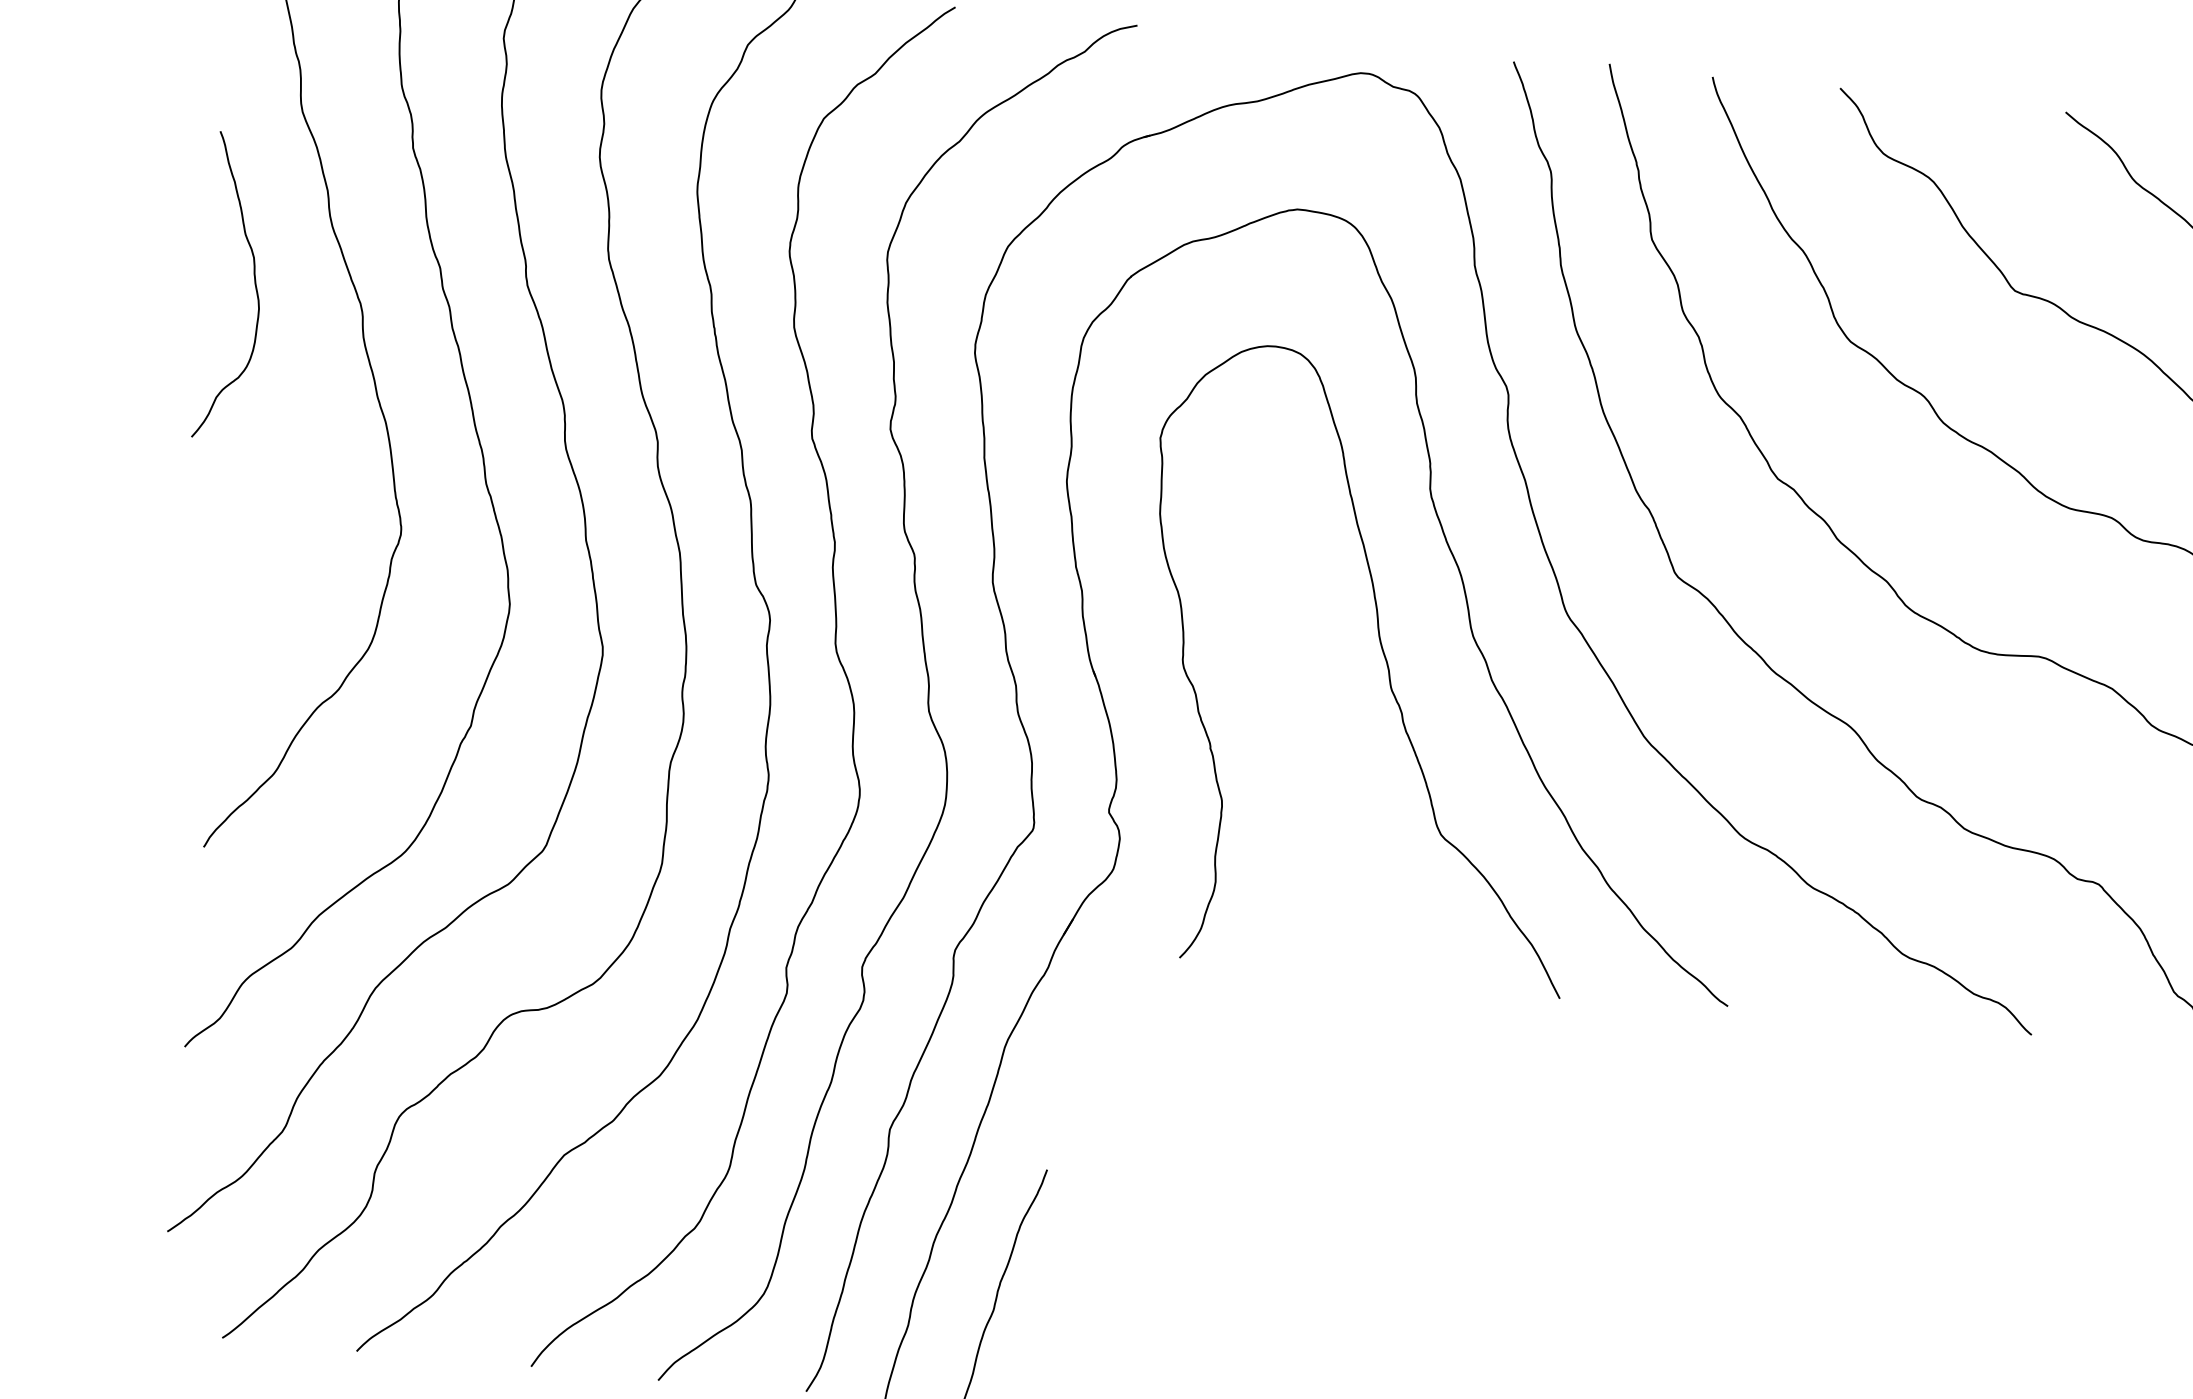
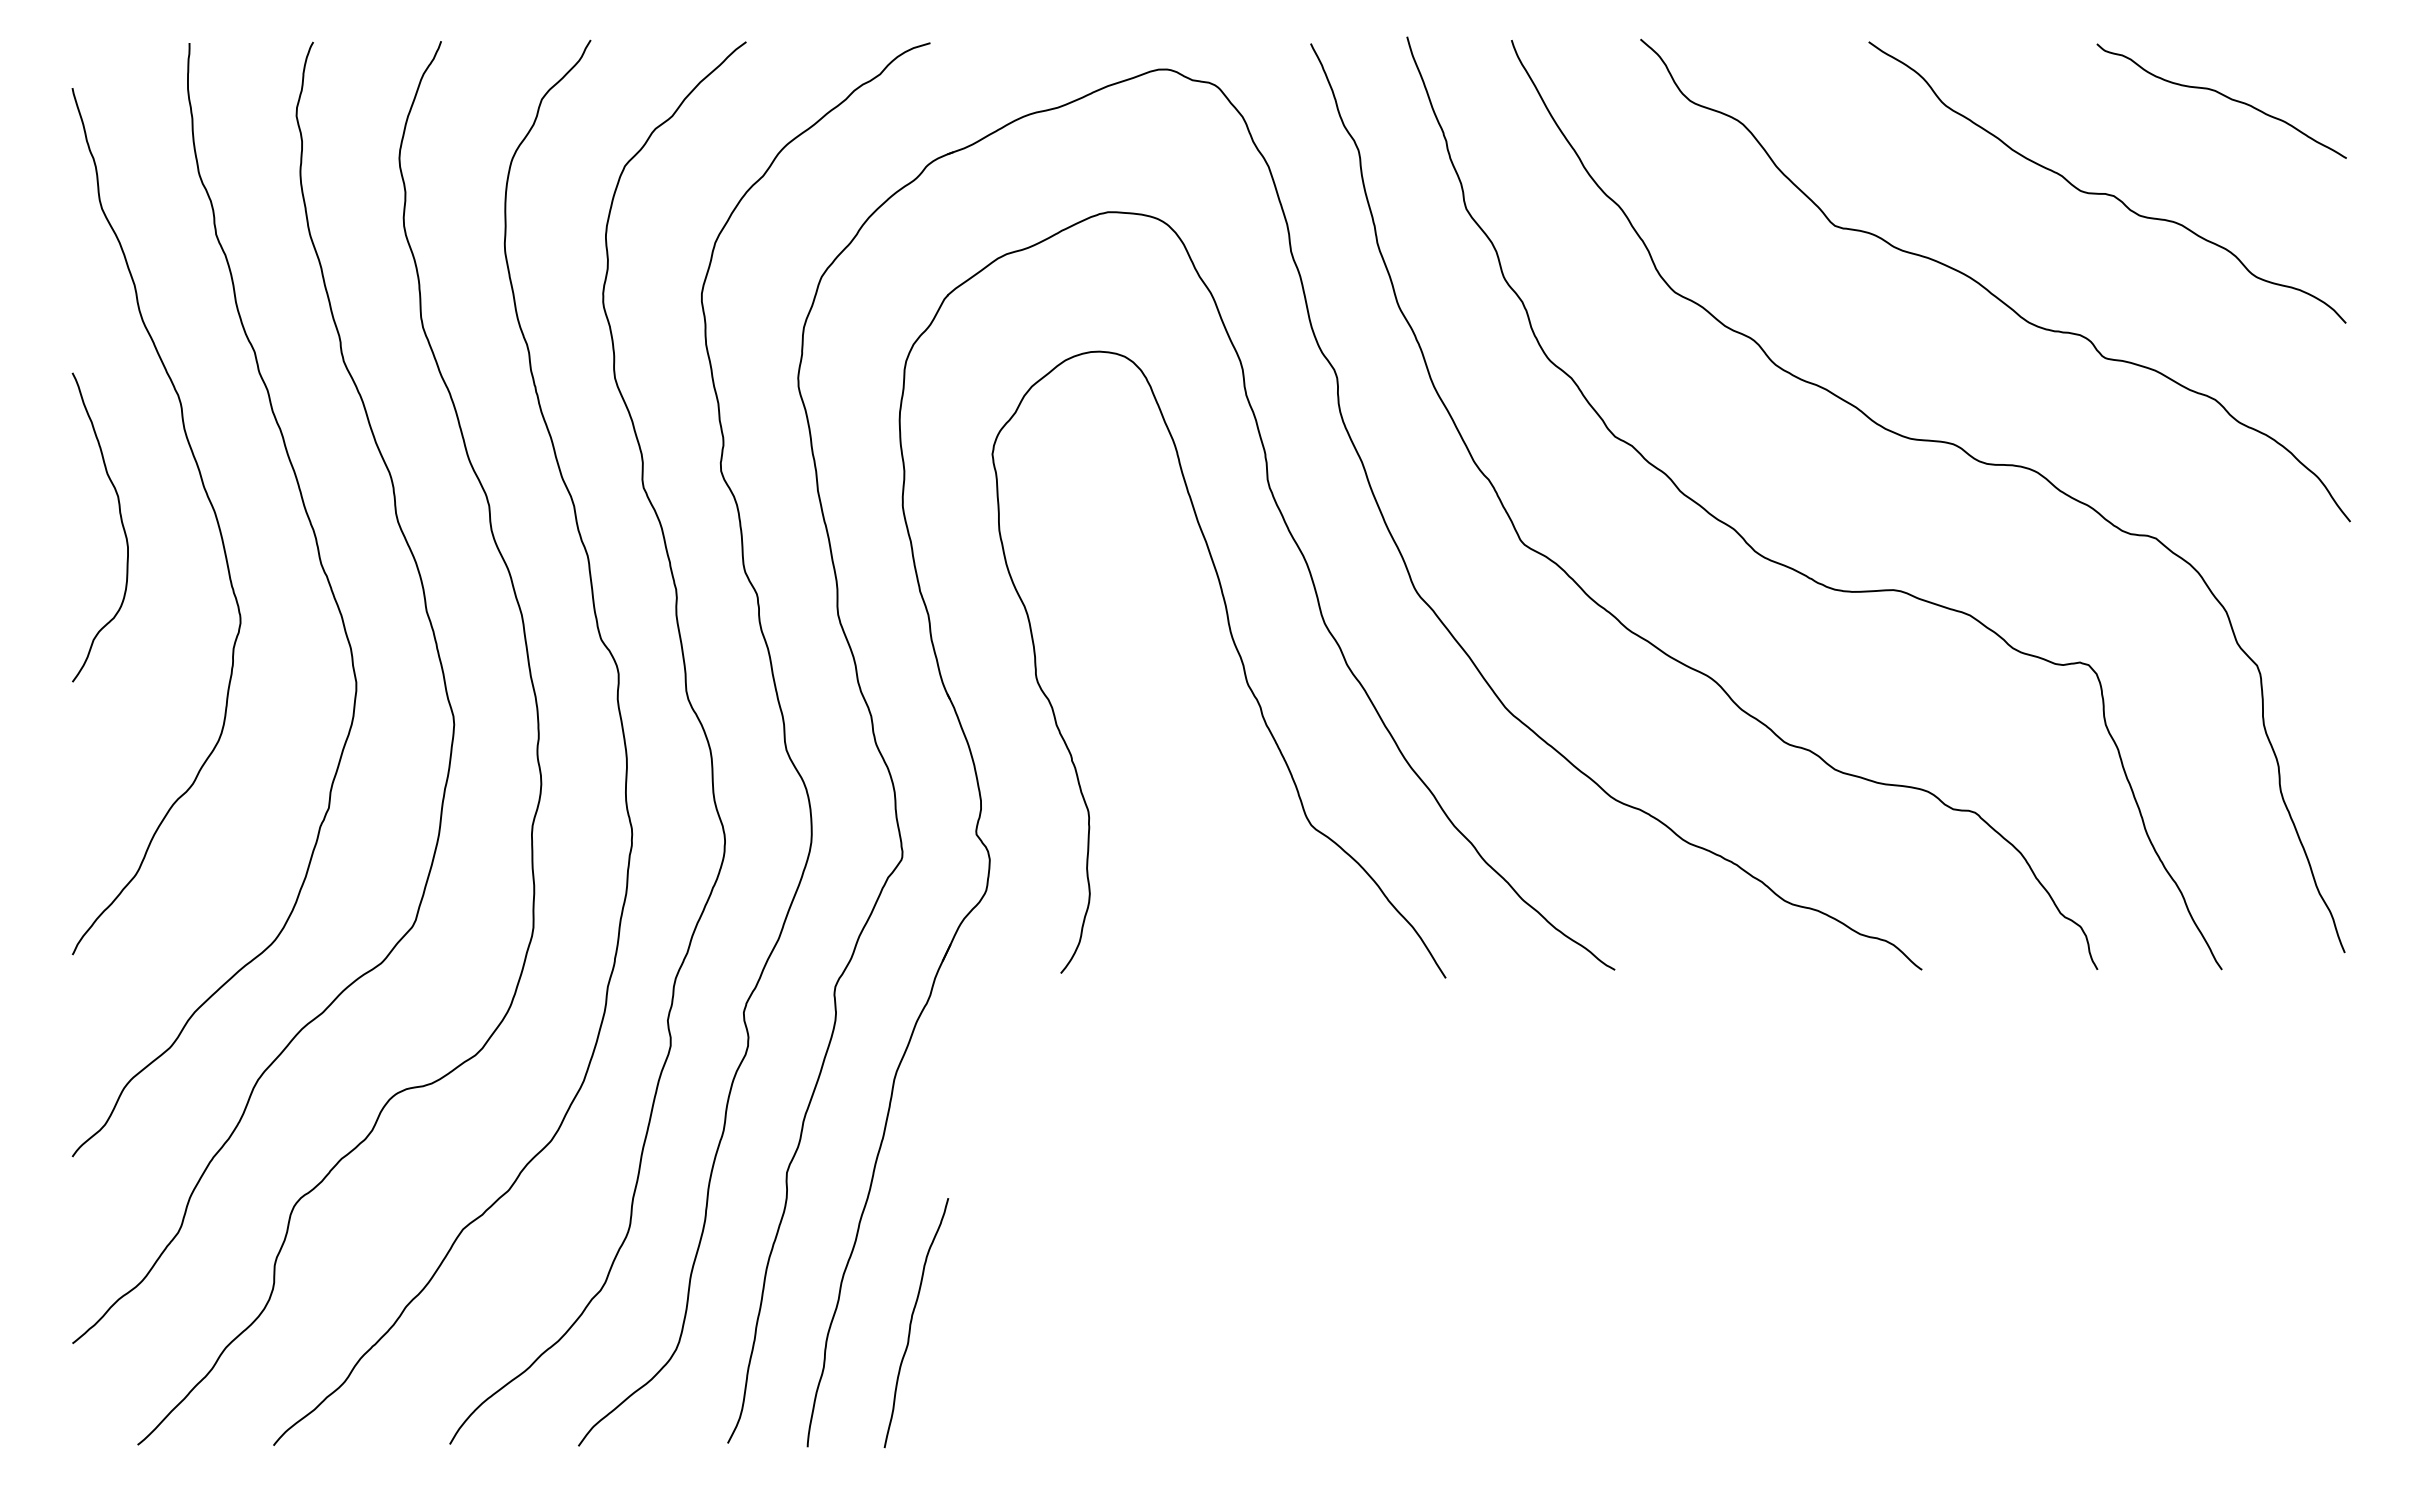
curve: (254, 281) -> (120, 520), moved

